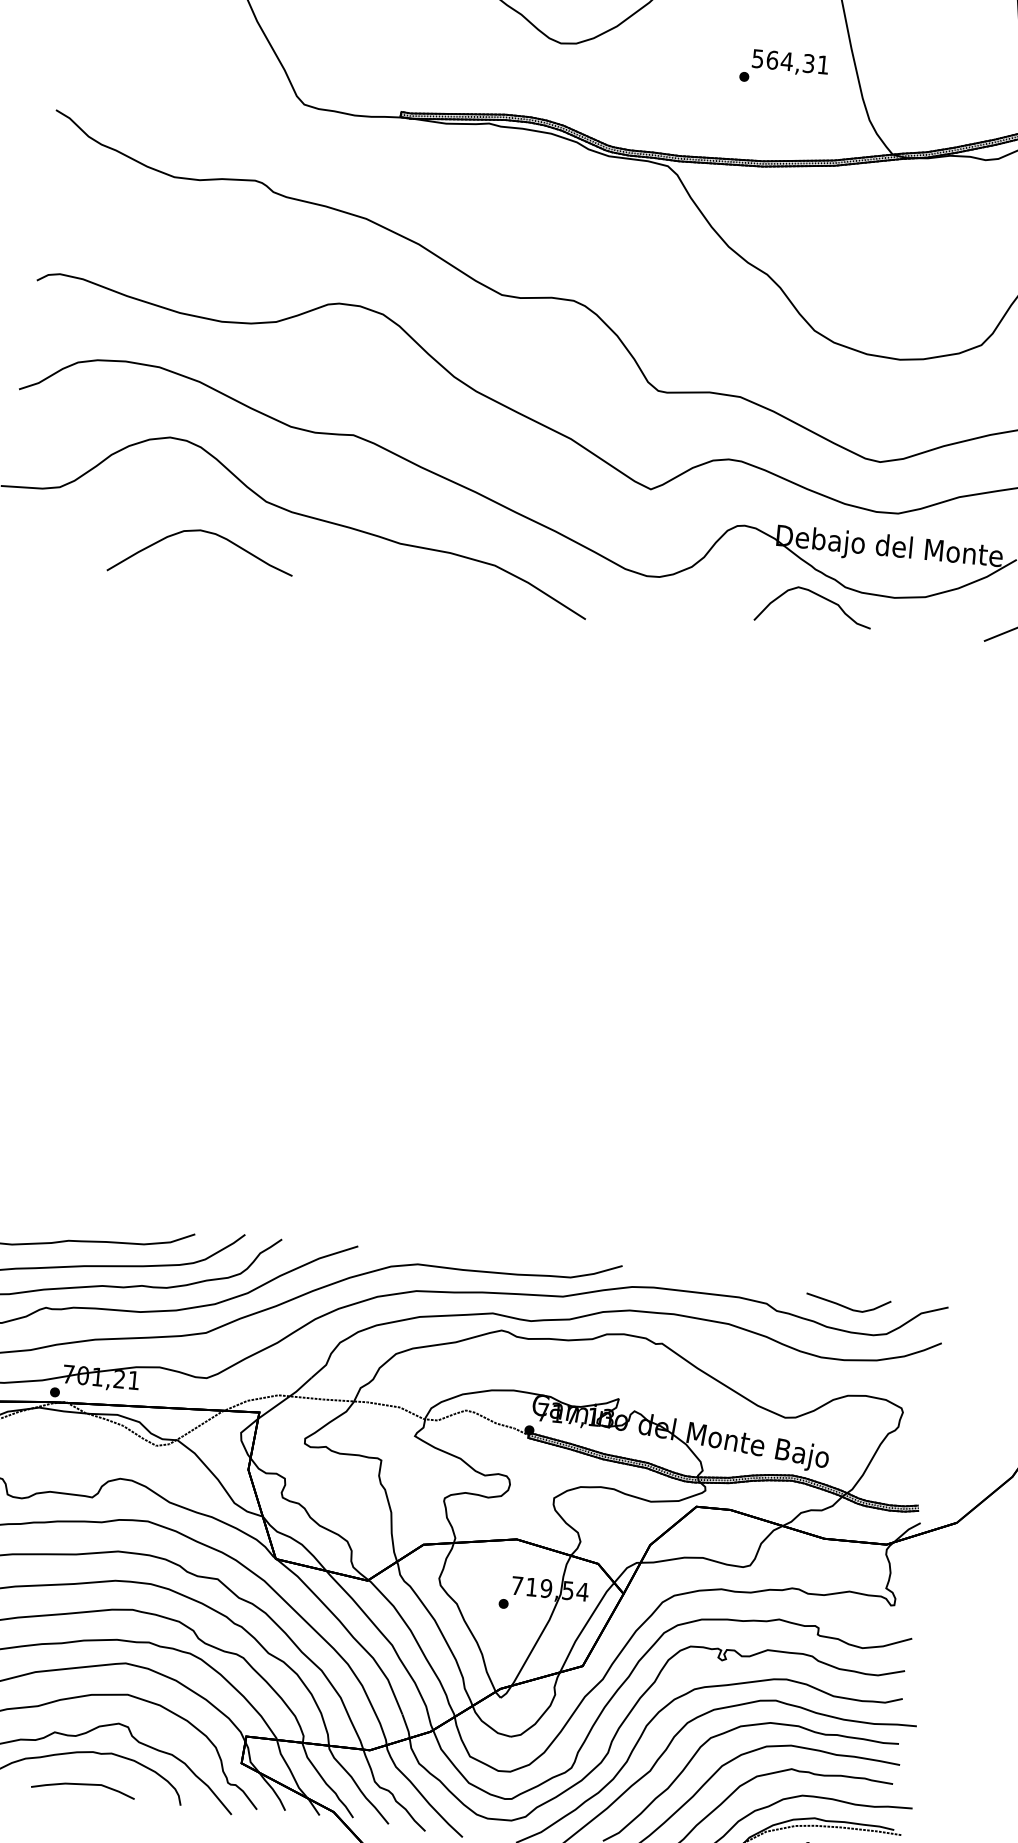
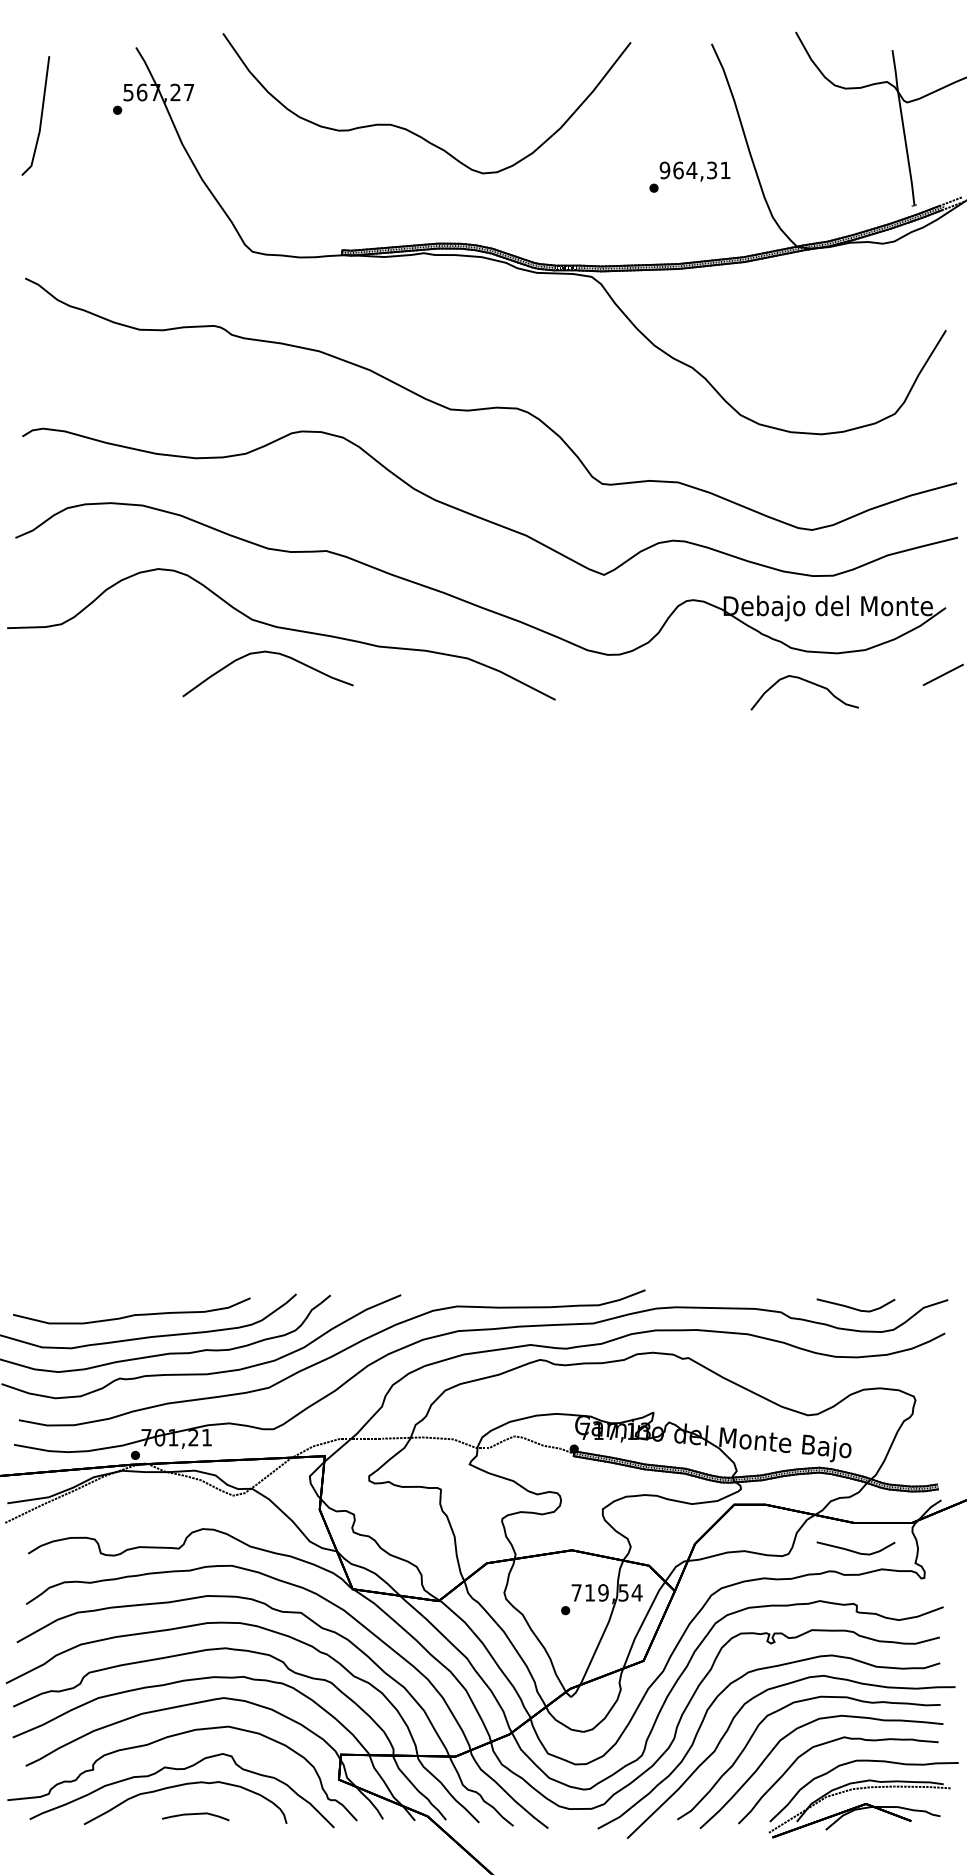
text: (757, 57) -> (664, 169), 564,31 -> 964,31
curve: (204, 532) -> (269, 653), moved
curve: (817, 596) -> (807, 682), moved
curve: (820, 1568) -> (853, 1550), added
part: (82, 1788) -> (195, 1816), size x0.7

